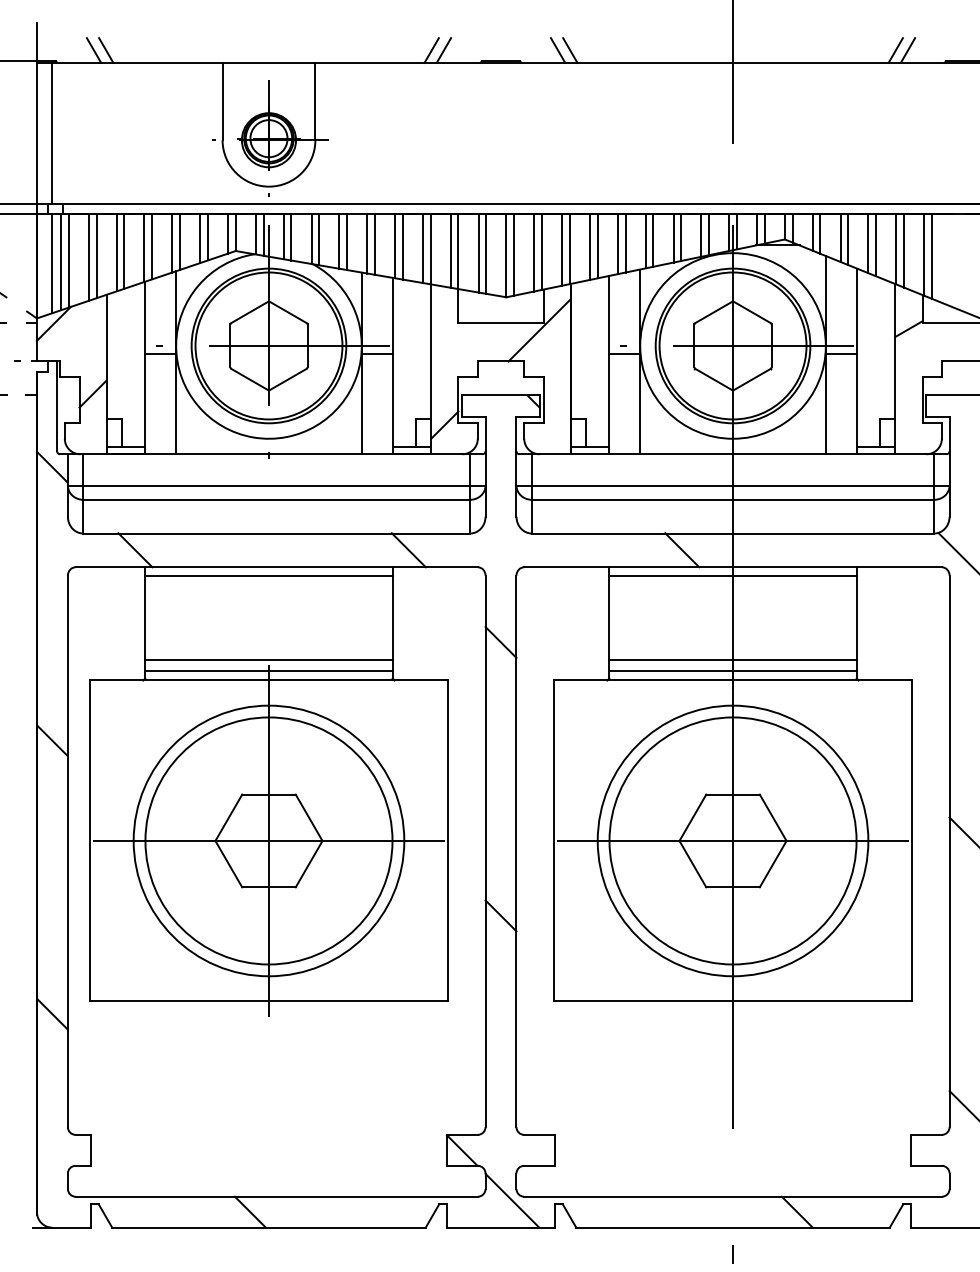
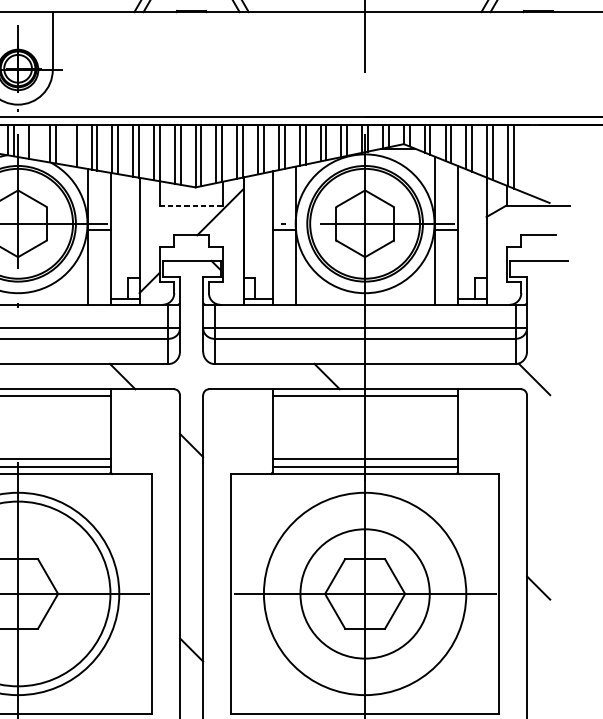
line: (291, 237) -> (34, 142), removed
line: (339, 241) -> (70, 145), removed
line: (501, 322) -> (191, 206), solid -> dashed
circle: (732, 840) -> (364, 593), size x0.7

